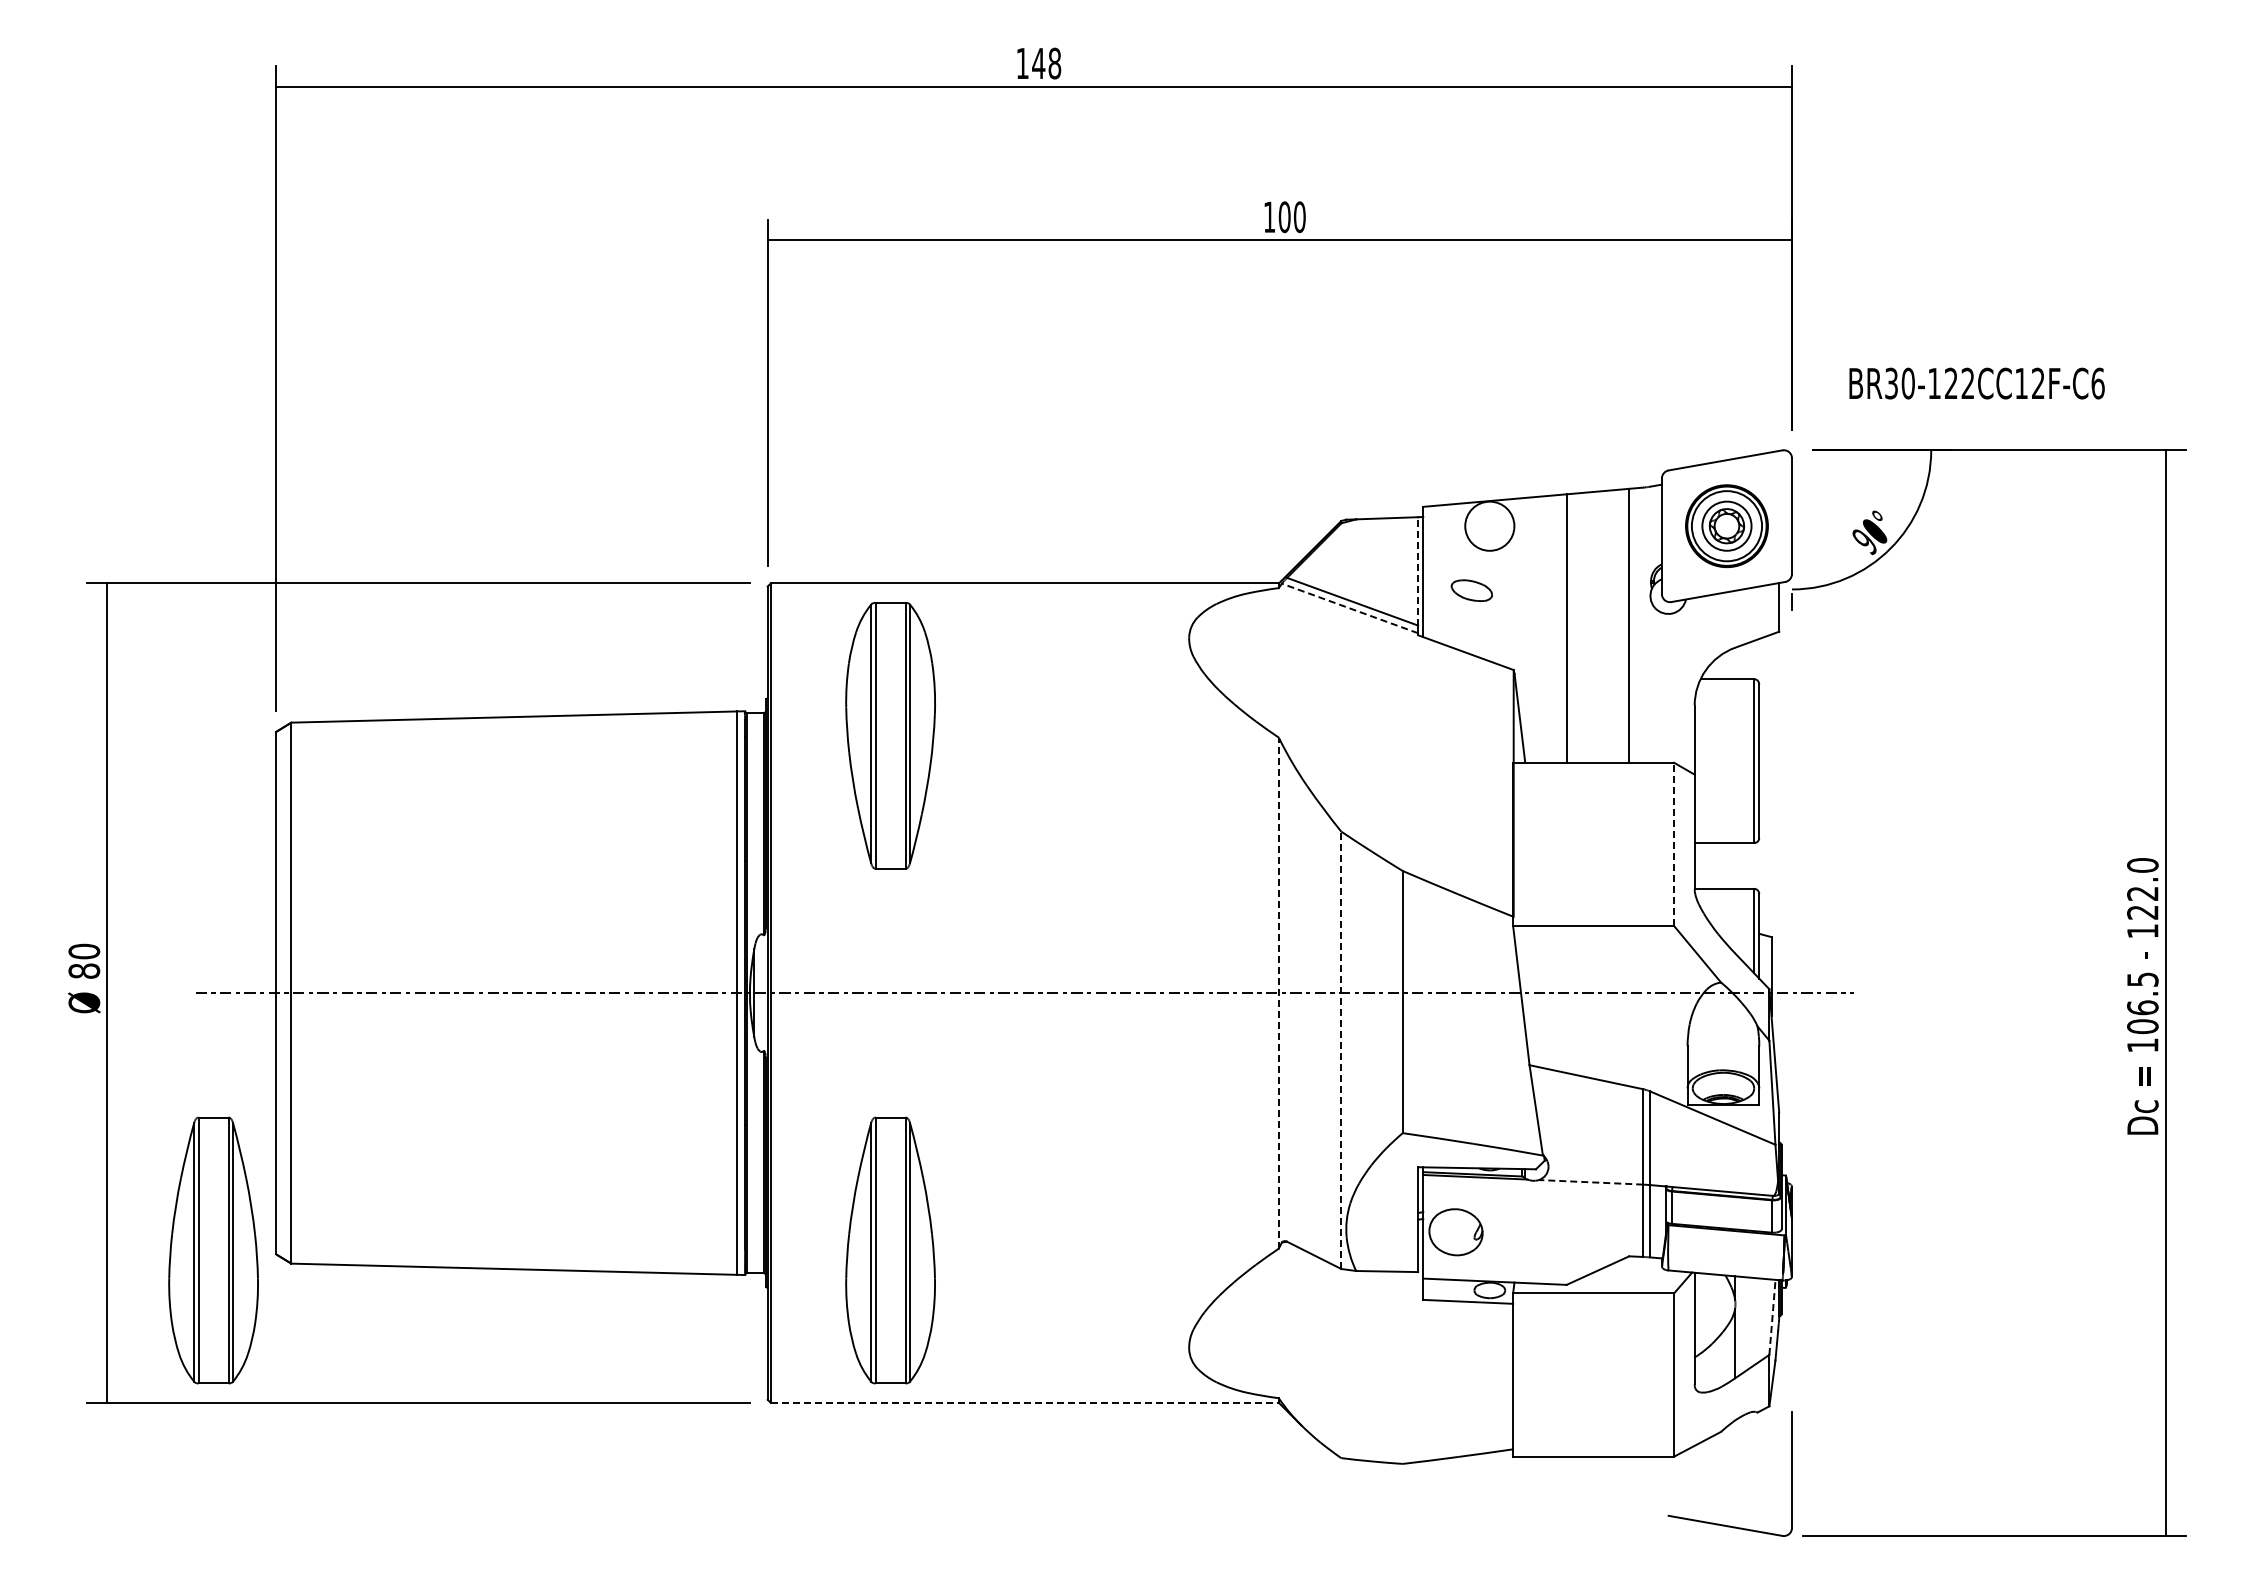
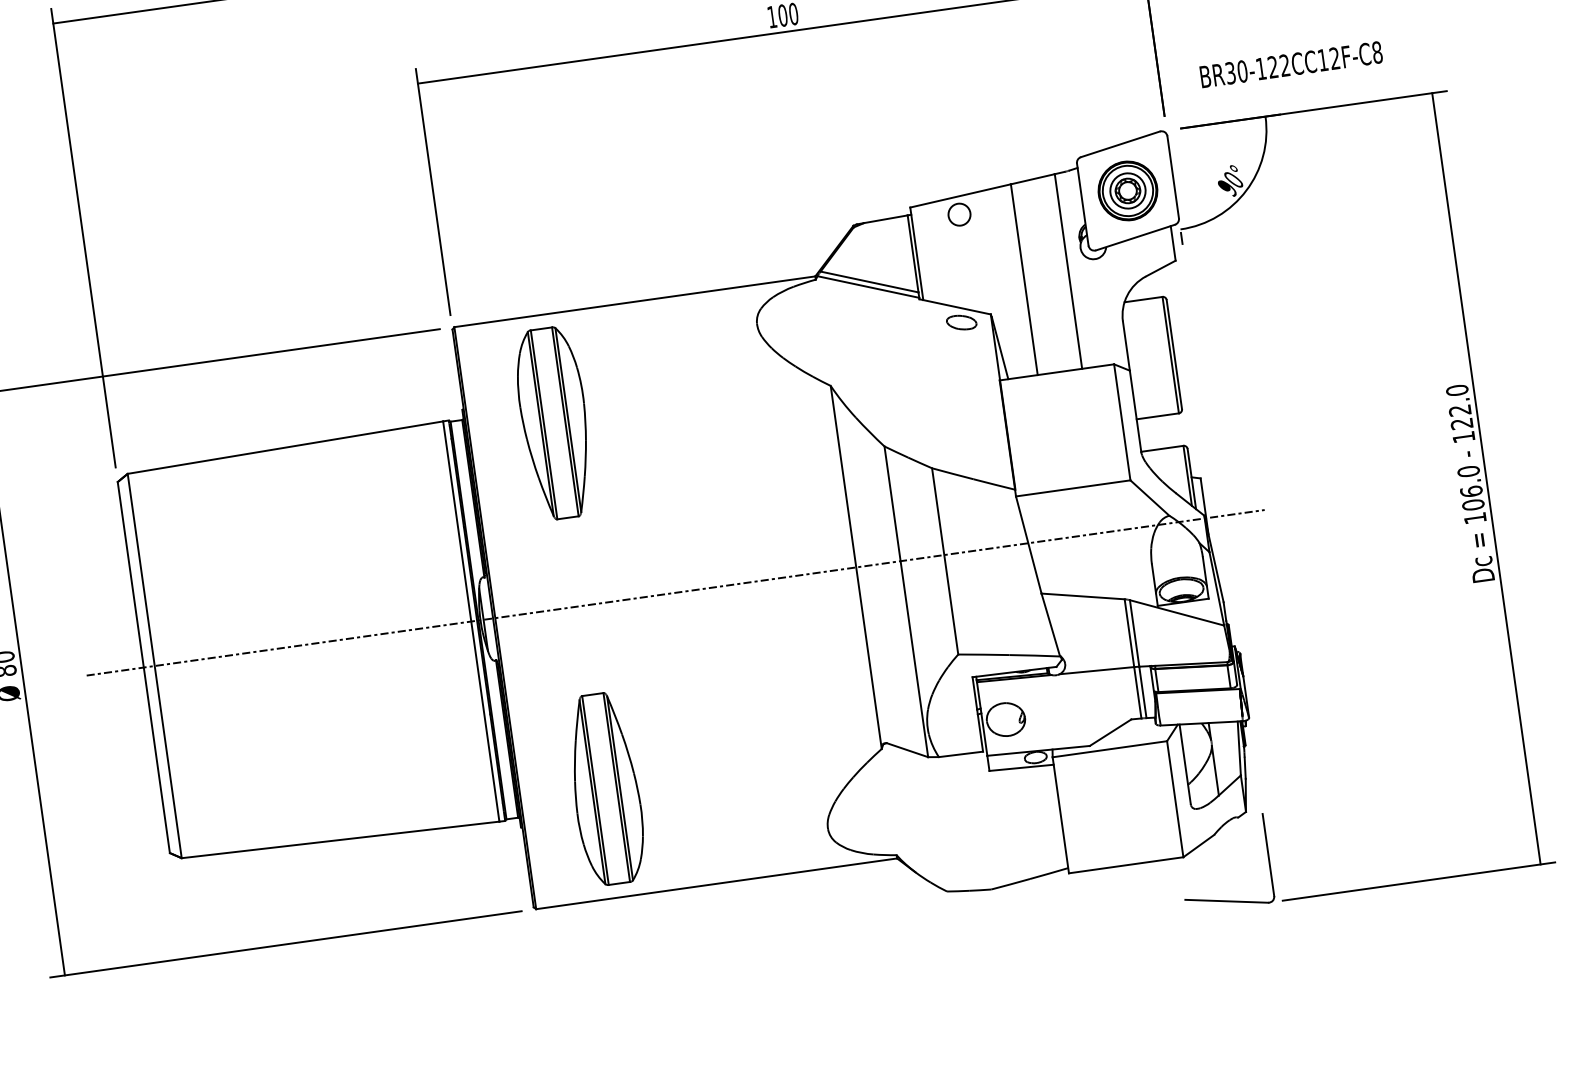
text: (2097, 383) -> (1376, 52), BR30-122CC12F-C6 -> BR30-122CC12F-C8
circle: (1489, 525) -> (959, 214), size x0.62
line: (1418, 570) -> (913, 253), dashed -> solid
part: (1471, 590) -> (961, 322), moved
line: (1349, 608) -> (868, 287), dashed -> solid
line: (1674, 844) -> (1122, 422), dashed -> solid
text: (2142, 979) -> (1468, 471), 106.5 -> 106.0
line: (1278, 993) -> (856, 567), dashed -> solid
line: (1341, 1050) -> (906, 601), dashed -> solid
line: (1590, 1182) -> (1096, 670), dashed -> solid
part: (213, 1250) -> (125, 856), removed
line: (1772, 1317) -> (1239, 748), dashed -> solid
line: (1025, 1402) -> (717, 883), dashed -> solid

